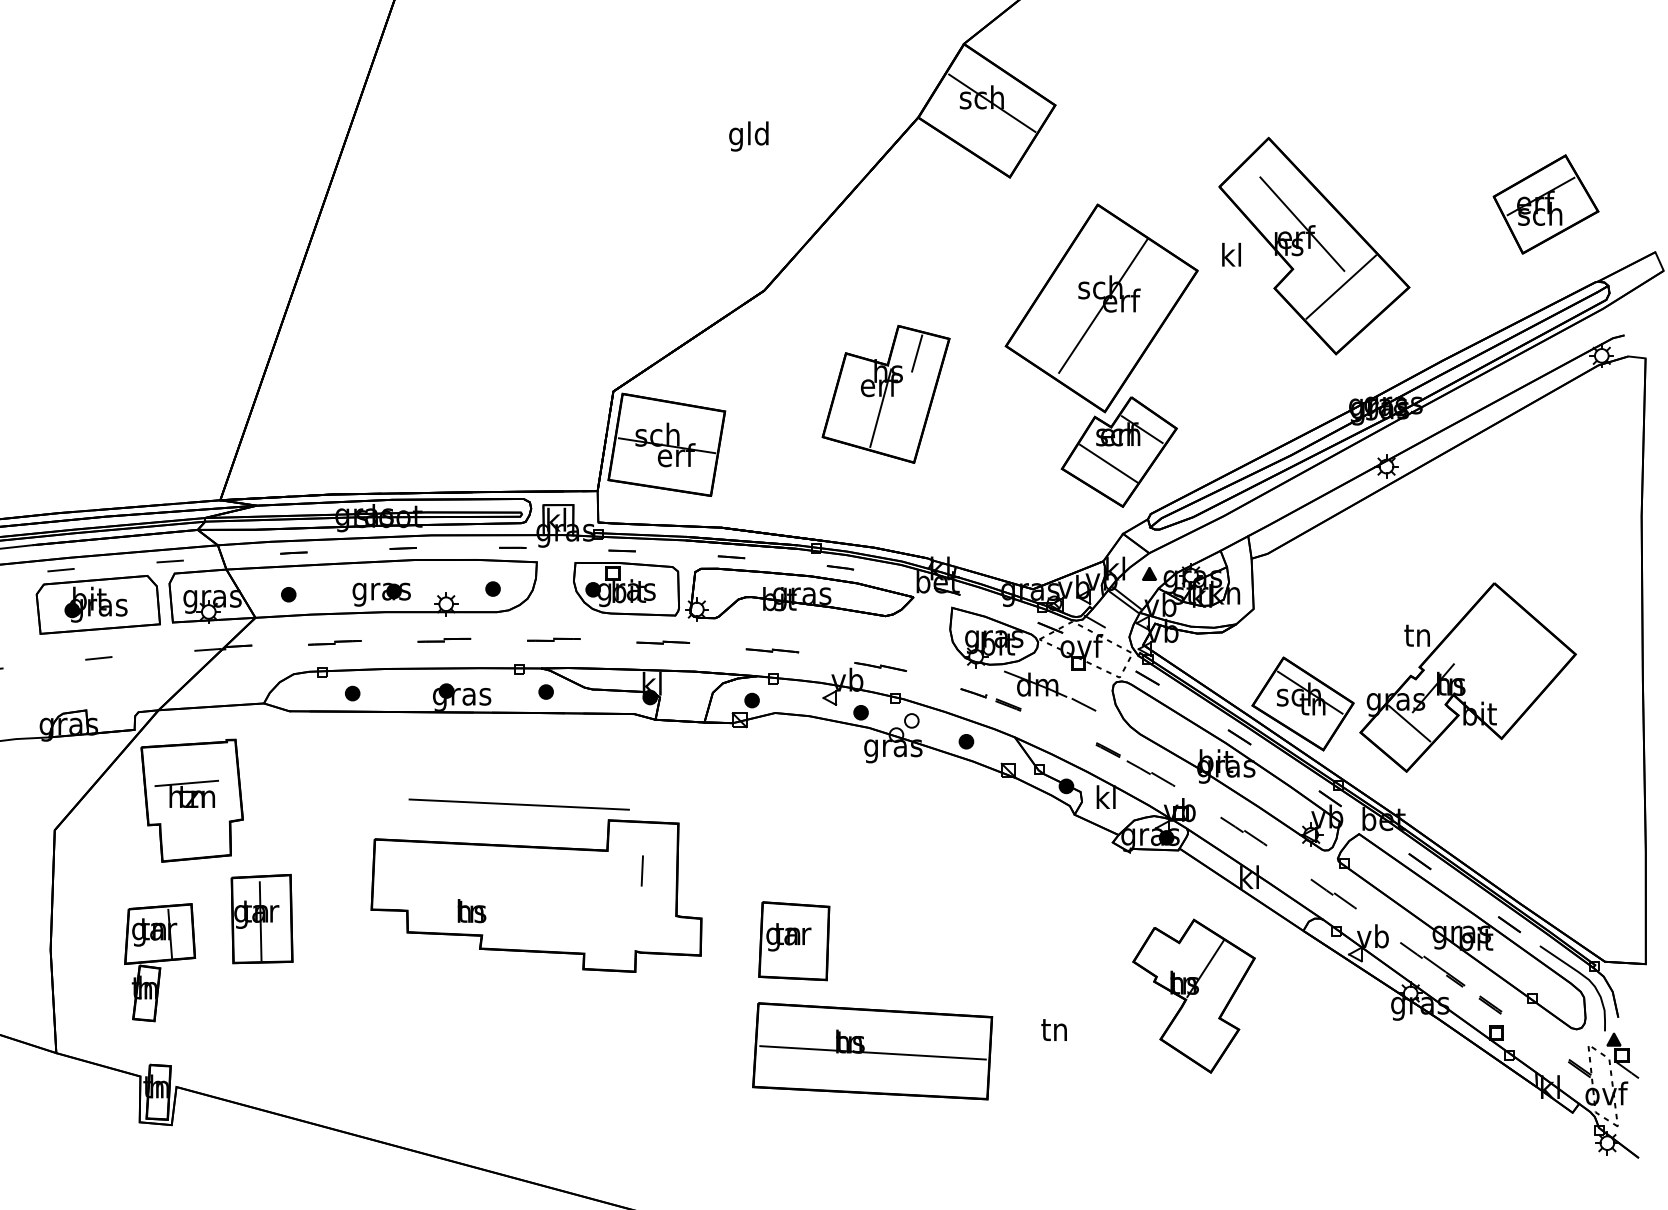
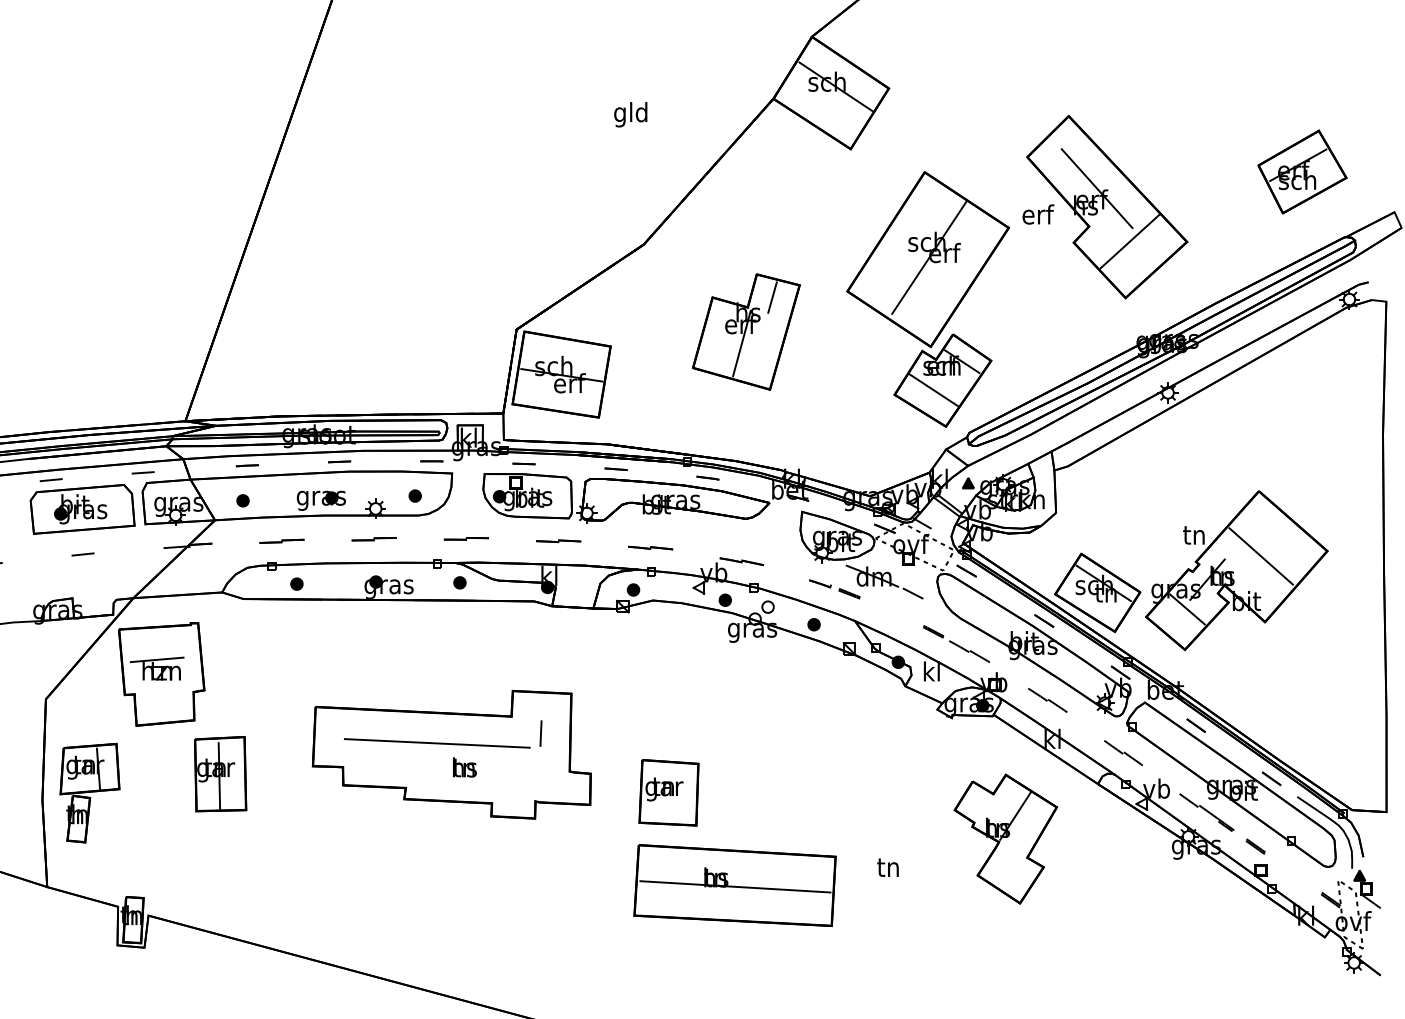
text: (1232, 254) -> (1038, 214), kl -> erf
line: (1496, 660) -> (1260, 556), added
line: (518, 804) -> (436, 743), moved
text: (471, 911) -> (464, 767), moved
part: (160, 962) -> (90, 793), moved

